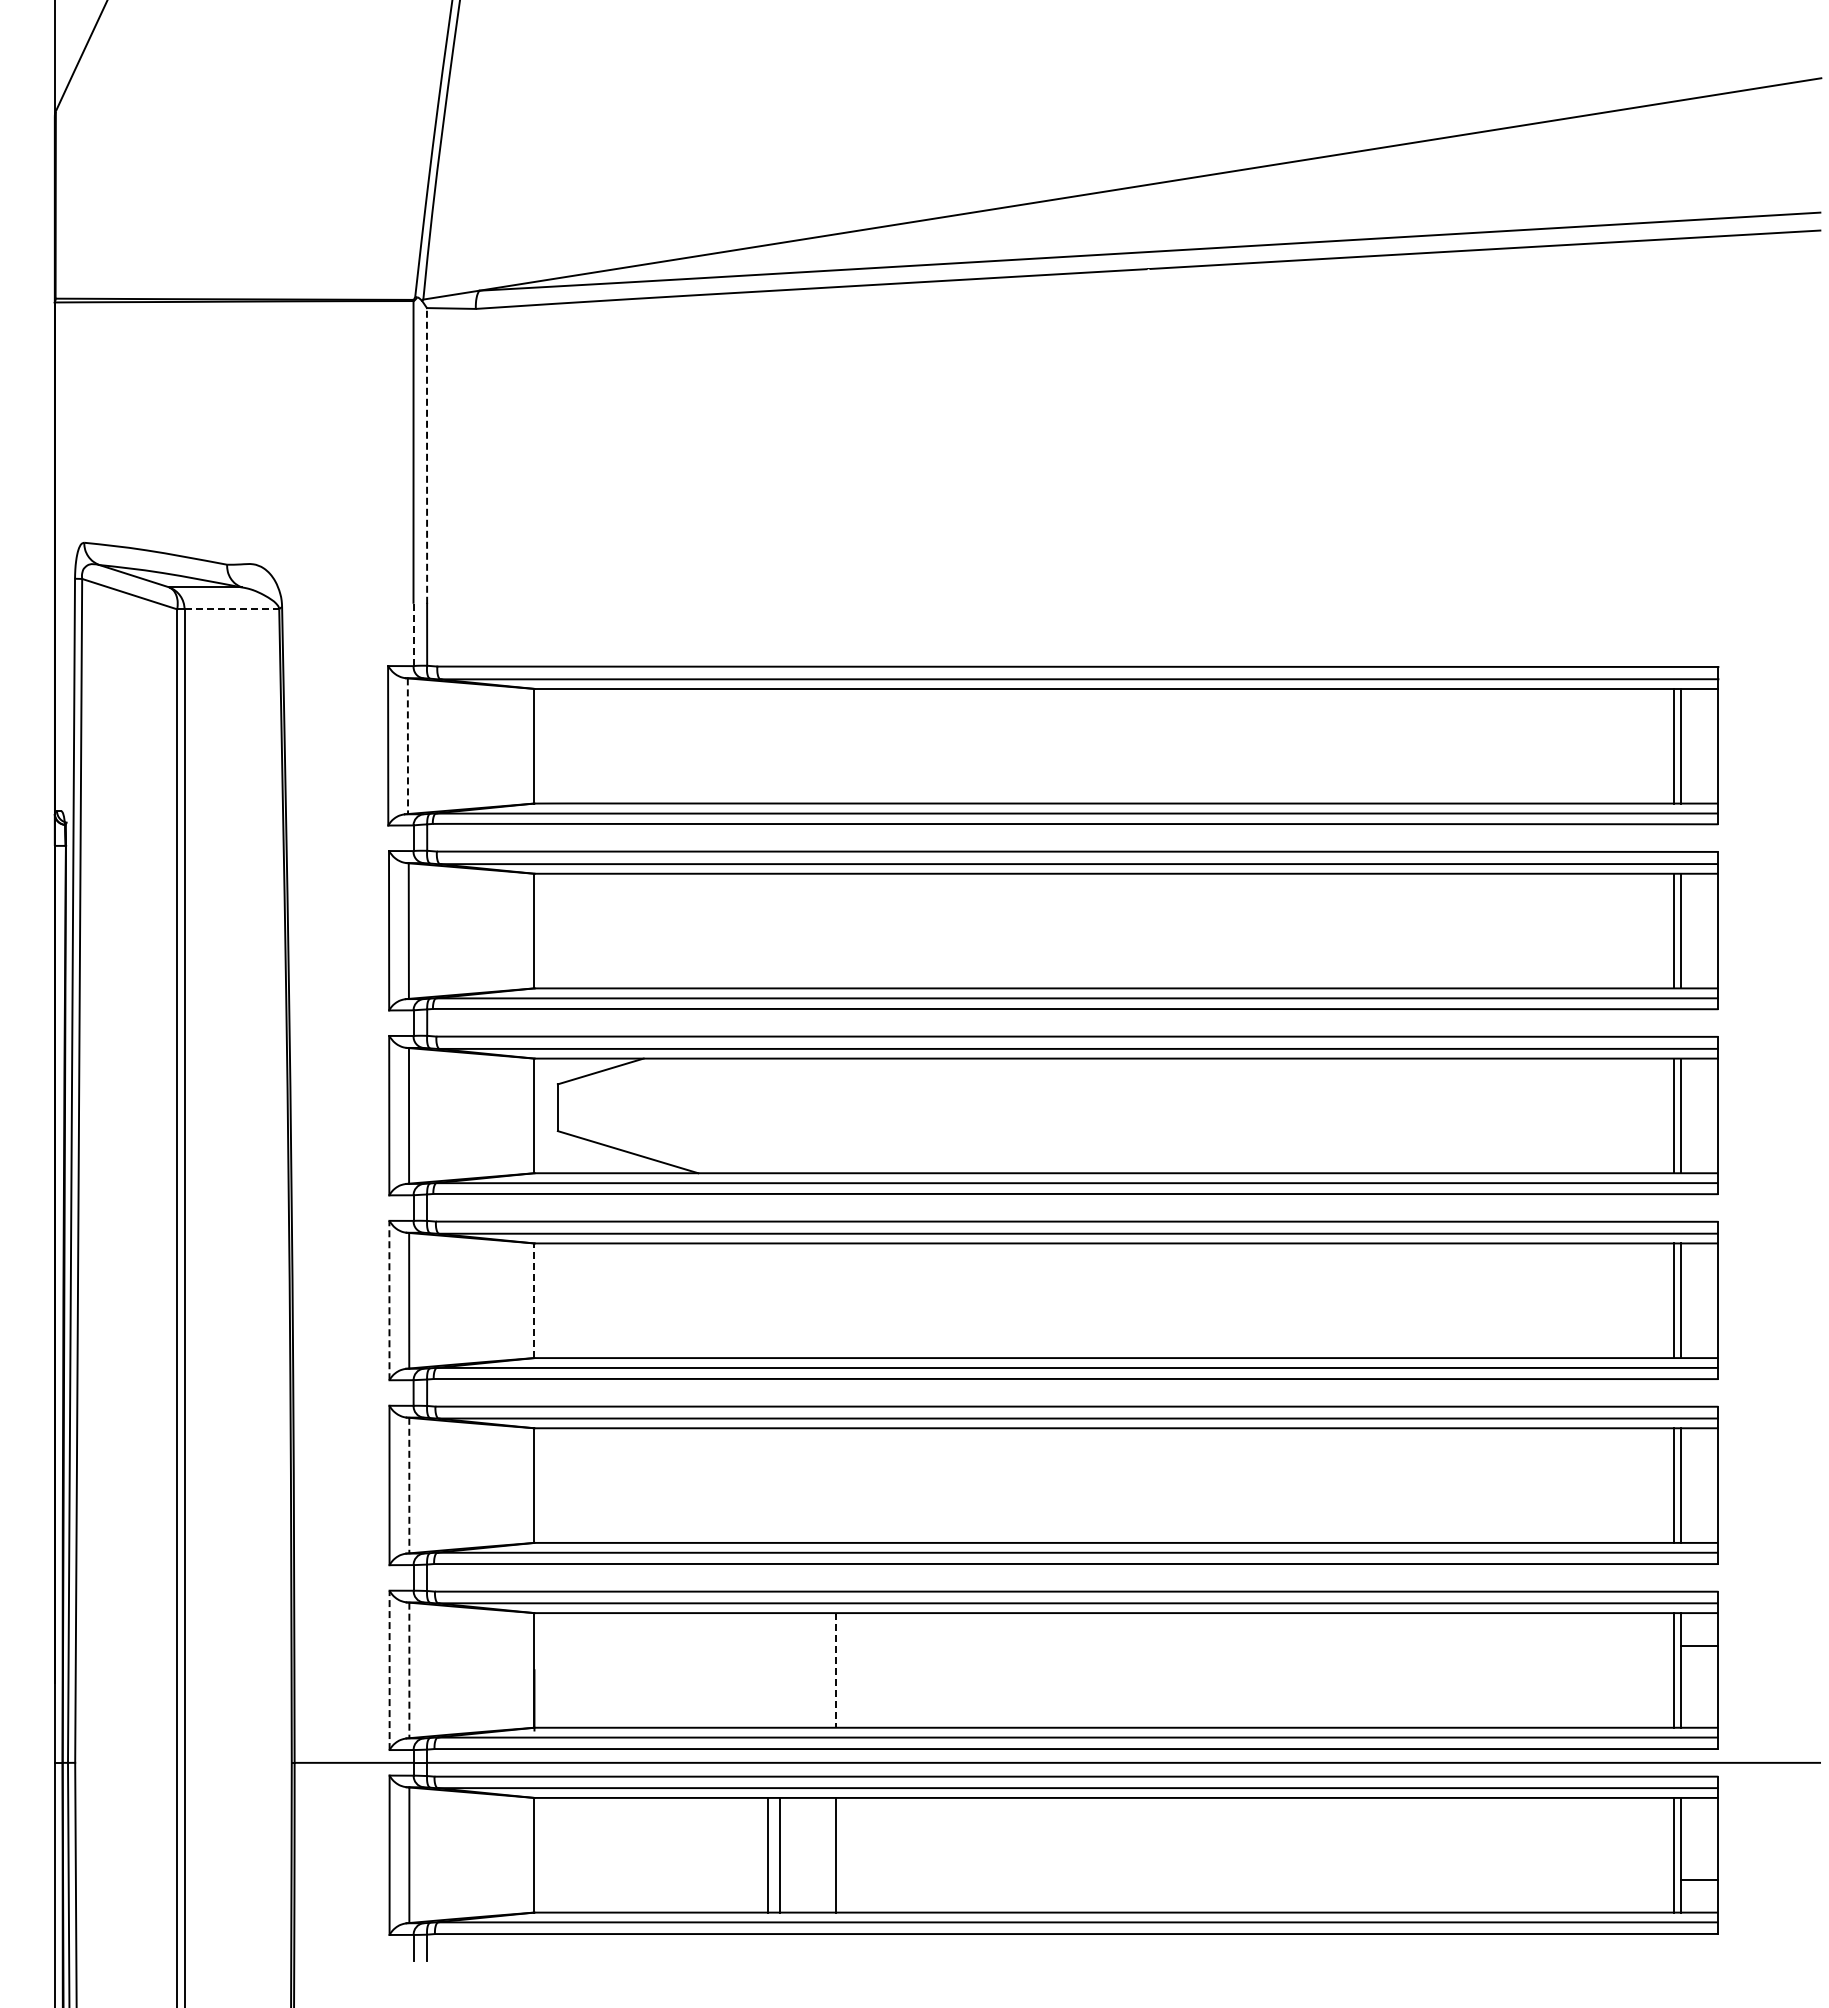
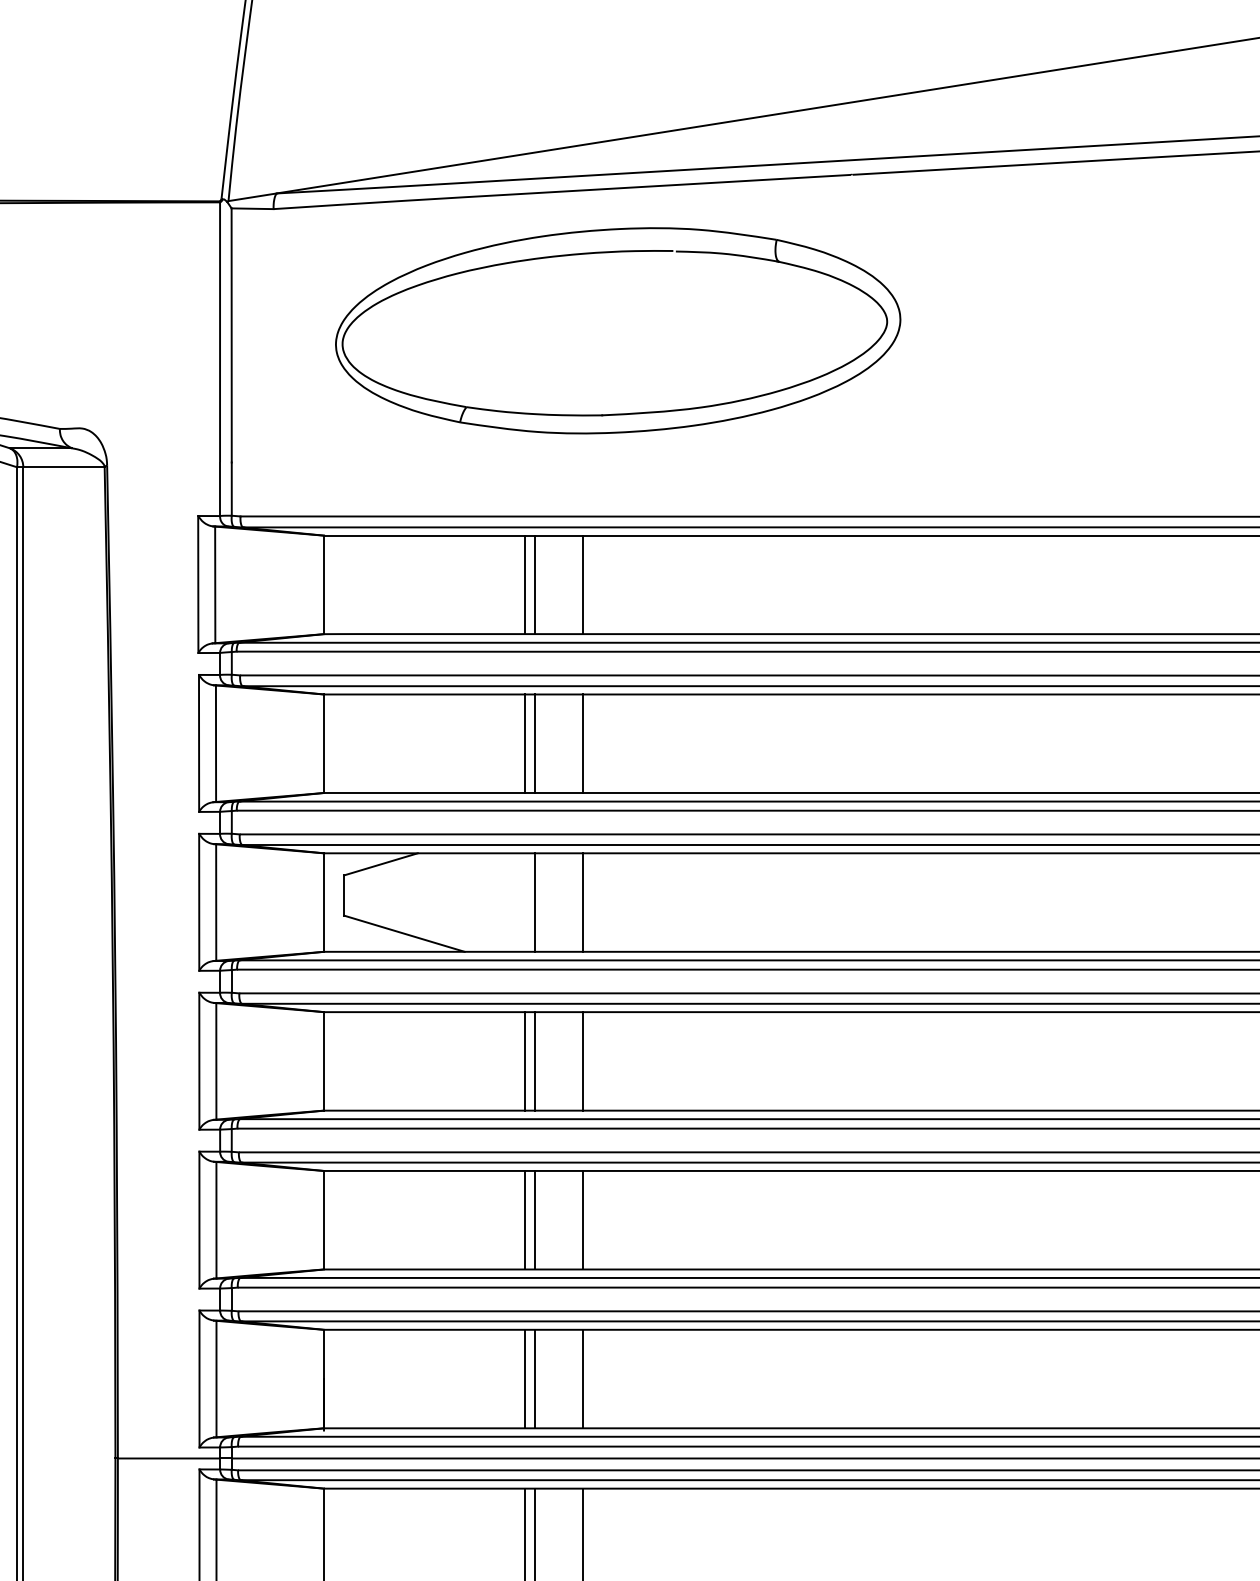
part: (876, 450) -> (617, 330), added
line: (427, 455) -> (232, 335), dashed -> solid
line: (232, 609) -> (64, 467), dashed -> solid
line: (413, 634) -> (220, 488), dashed -> solid
line: (768, 745) -> (525, 584), added
line: (780, 745) -> (535, 584), added
line: (836, 745) -> (583, 584), added
line: (407, 746) -> (214, 585), dashed -> solid
line: (768, 930) -> (525, 743), added
line: (780, 930) -> (535, 743), added
line: (836, 930) -> (583, 743), added
line: (780, 1115) -> (535, 902), added
line: (836, 1115) -> (583, 902), added
line: (389, 1300) -> (199, 1061), dashed -> solid
line: (534, 1300) -> (324, 1061), dashed -> solid
line: (768, 1300) -> (525, 1061), added
line: (780, 1300) -> (535, 1061), added
line: (836, 1300) -> (583, 1061), added
line: (409, 1485) -> (216, 1220), dashed -> solid
line: (768, 1485) -> (525, 1220), added
line: (780, 1485) -> (535, 1220), added
line: (836, 1485) -> (583, 1220), added
line: (389, 1670) -> (199, 1379), dashed -> solid
line: (409, 1670) -> (216, 1379), dashed -> solid
line: (768, 1670) -> (525, 1379), added
line: (780, 1670) -> (535, 1379), added
line: (836, 1670) -> (583, 1379), dashed -> solid

